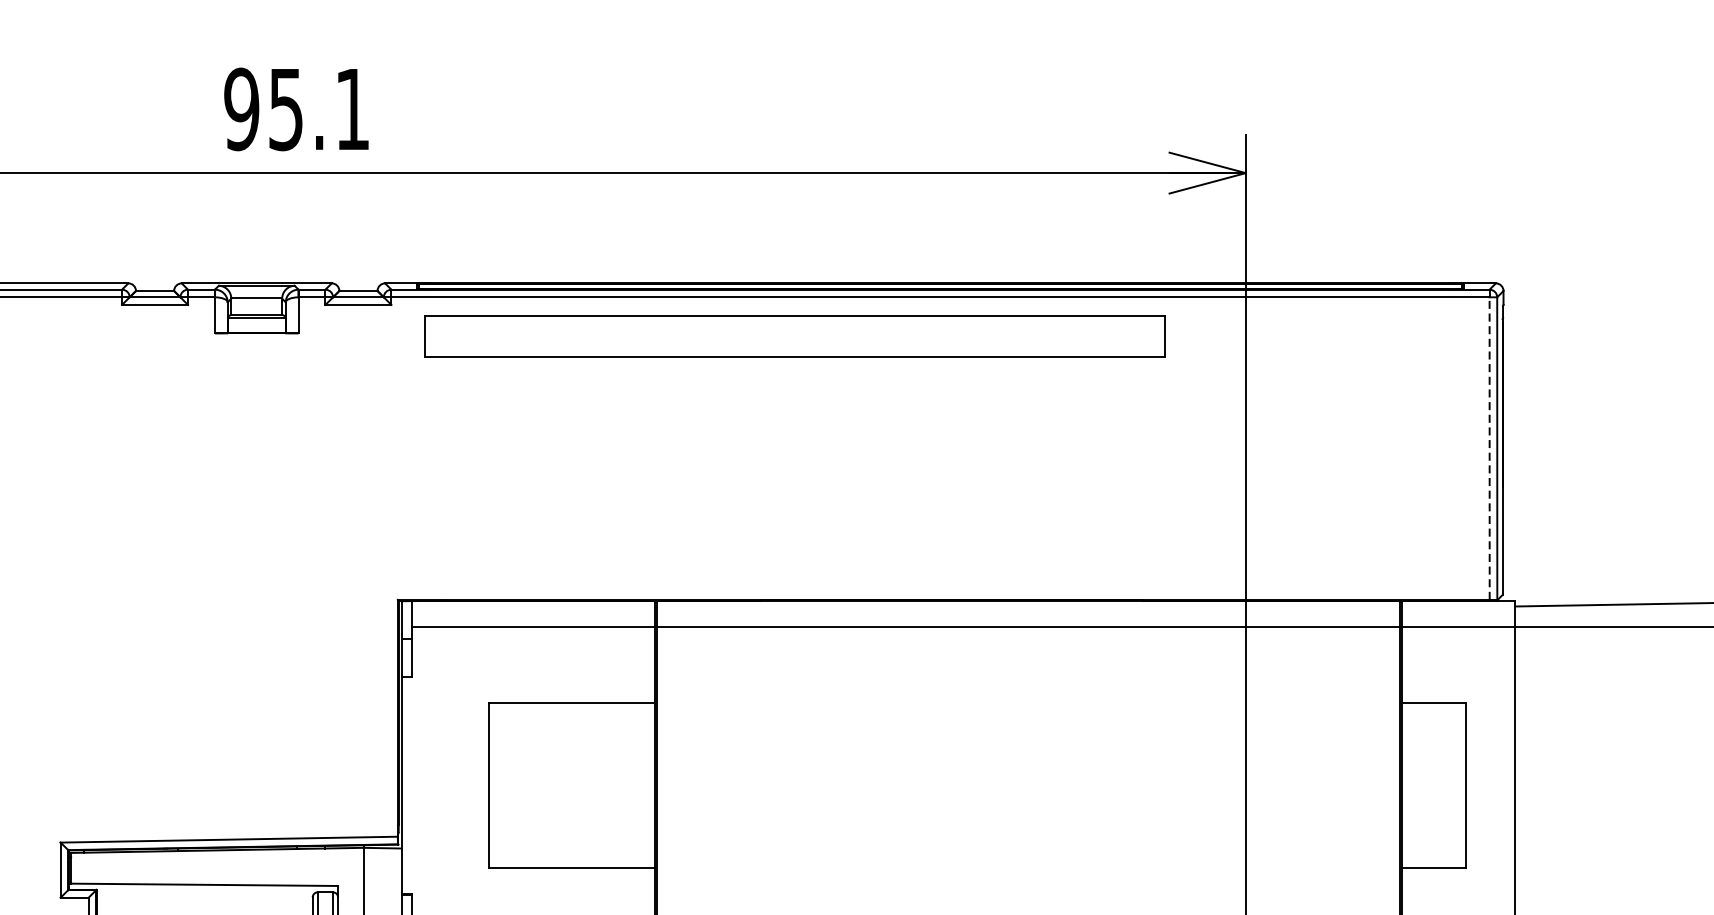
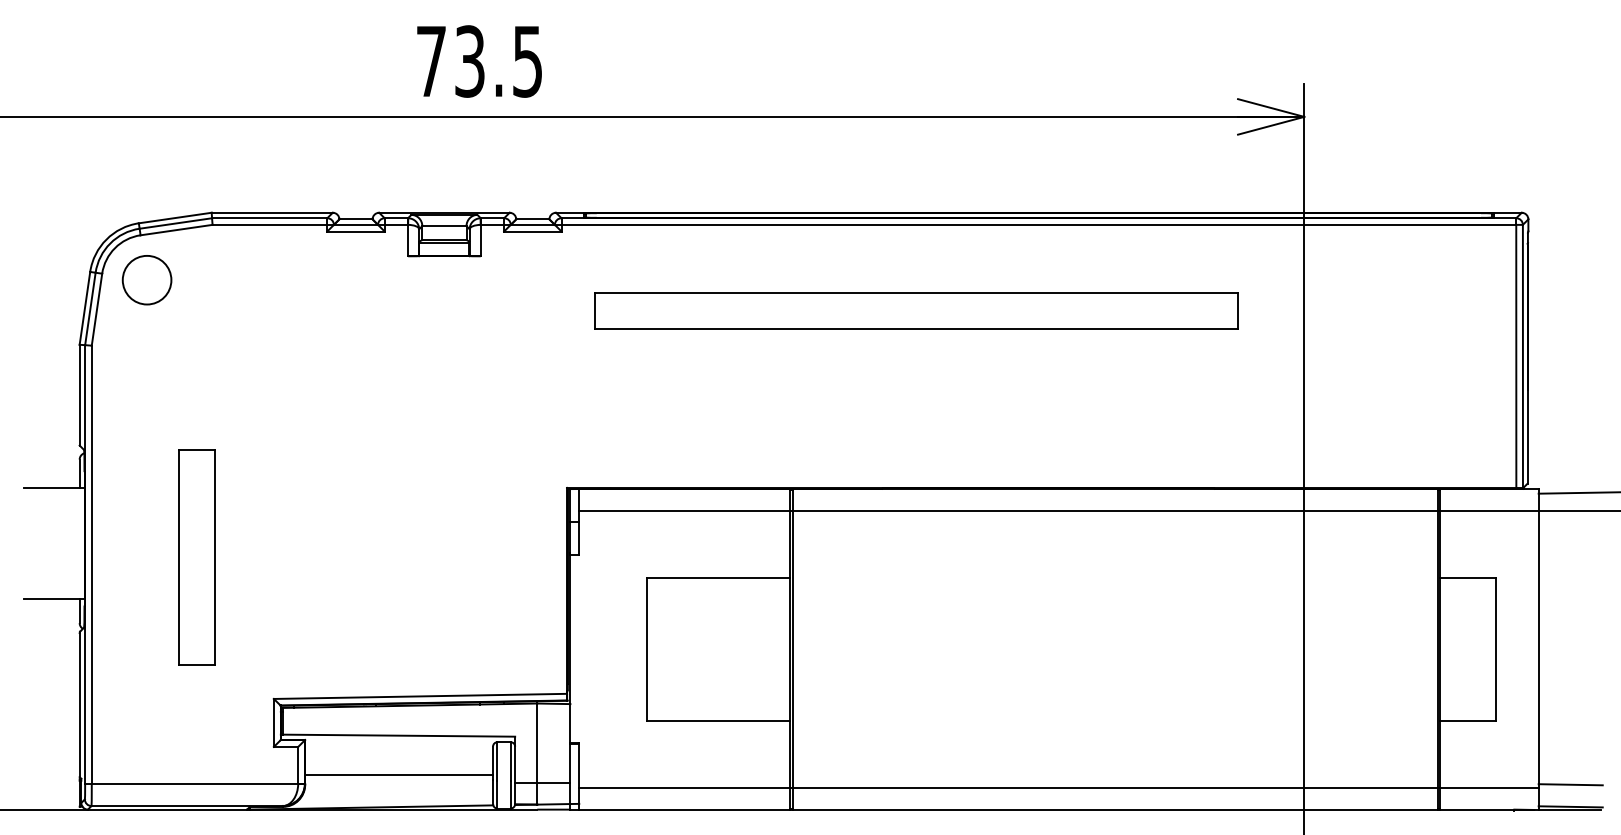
text: (295, 109) -> (478, 61), 95.1 -> 73.5
part: (795, 335) -> (916, 310), moved
line: (1489, 448) -> (1516, 356), dashed -> solid

